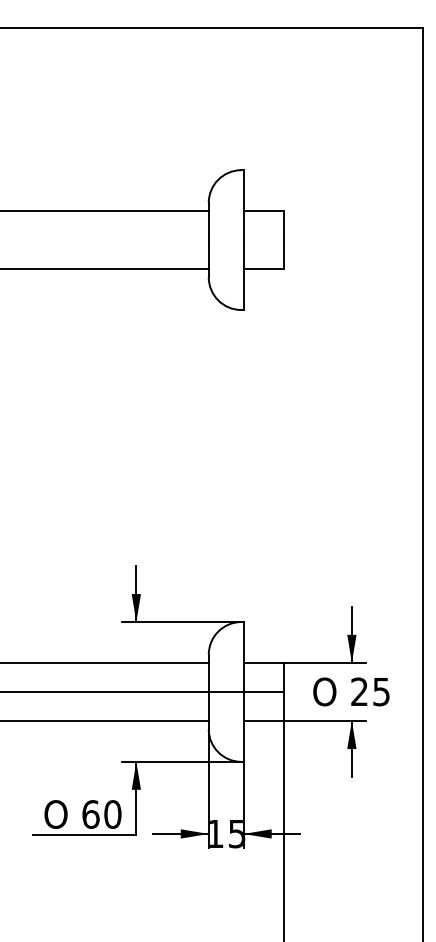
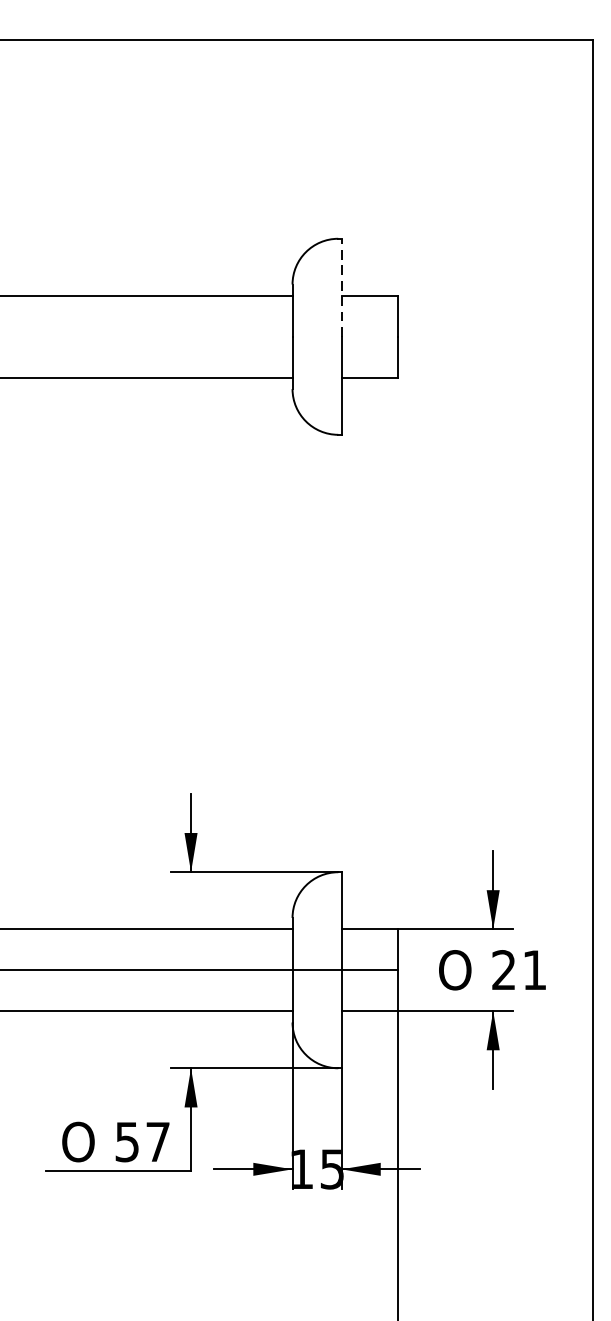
line: (243, 205) -> (341, 288), solid -> dashed
text: (381, 692) -> (534, 971), 25 -> 21
text: (101, 814) -> (142, 1142), 60 -> 57

